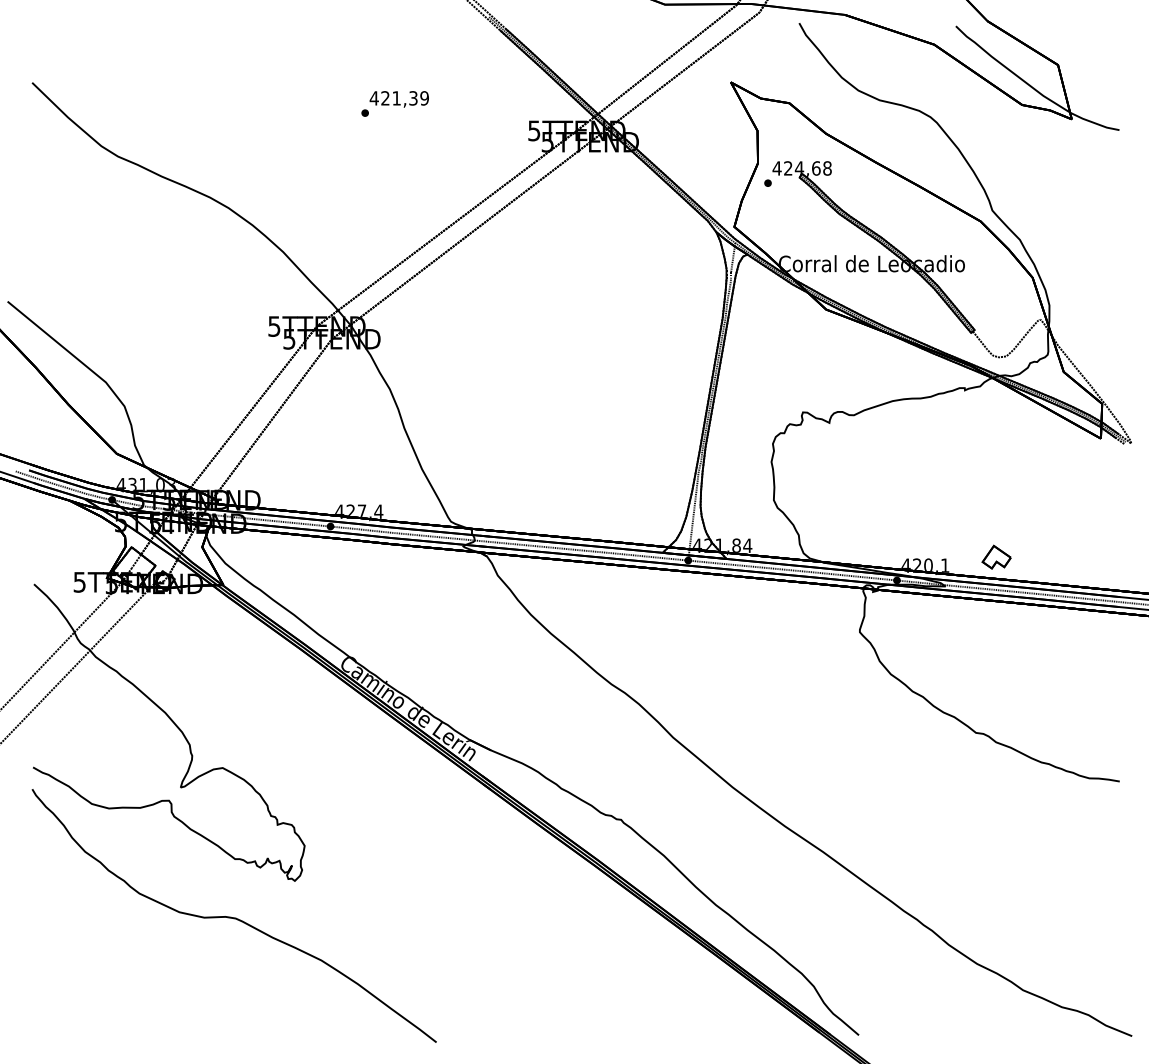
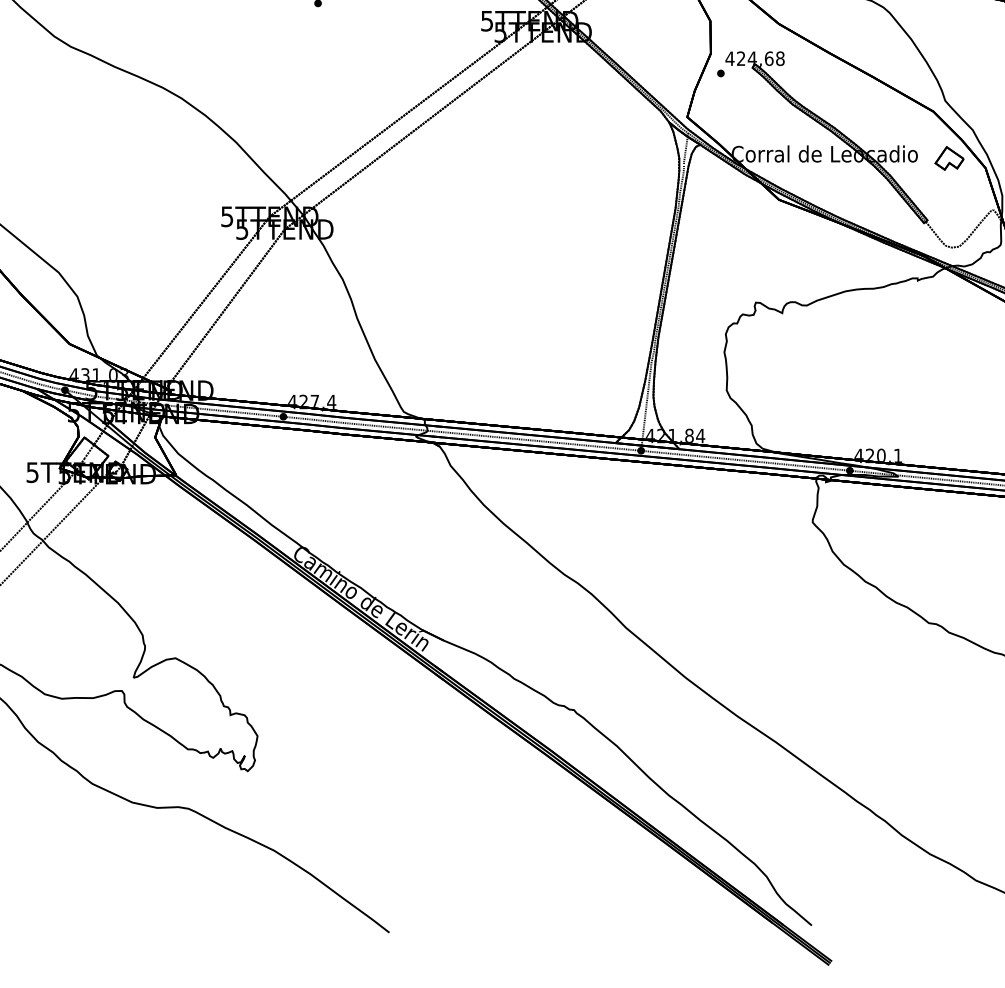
part: (996, 556) -> (949, 157), moved

